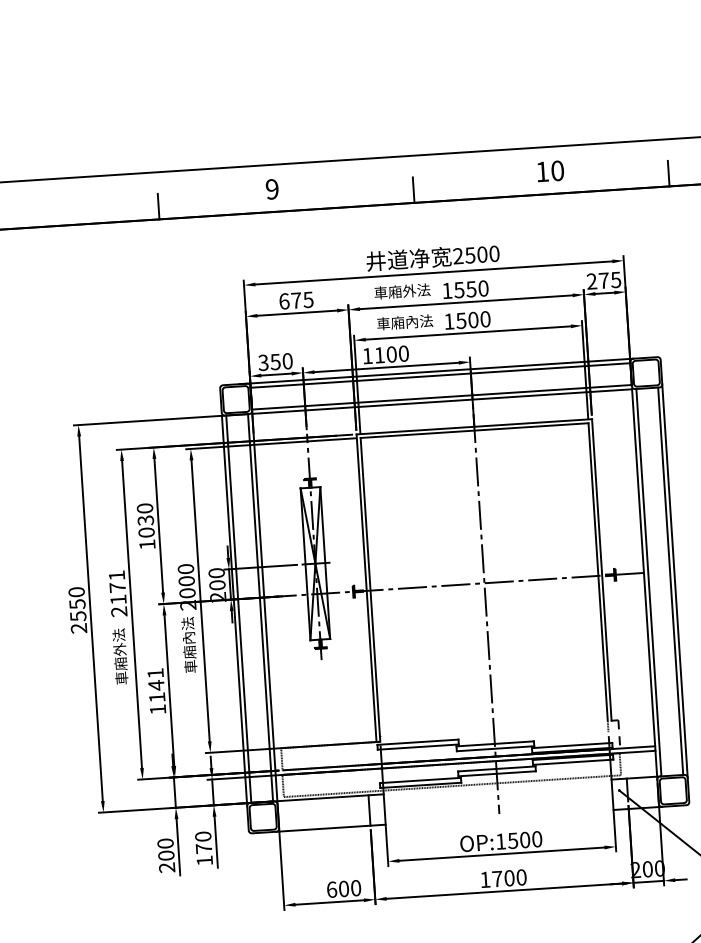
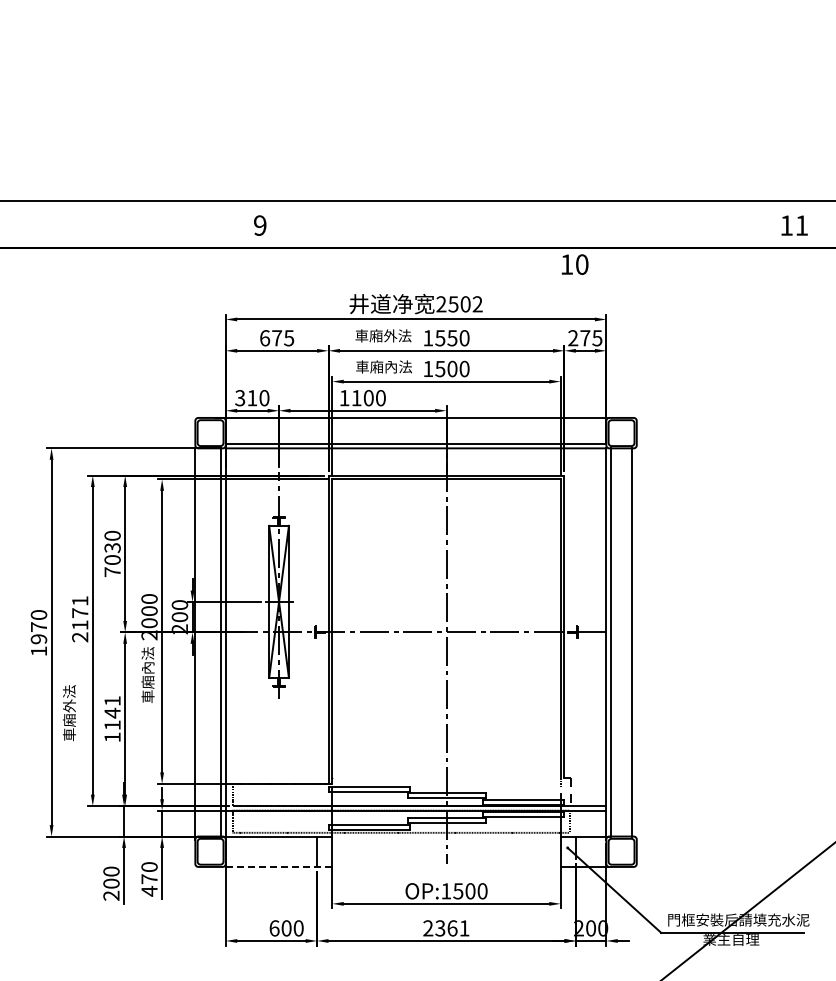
text: (550, 171) -> (574, 264), moved
line: (668, 173) -> (656, 235), removed
line: (413, 190) -> (401, 235), removed
line: (158, 206) -> (145, 235), removed
text: (494, 254) -> (477, 304), 2500 -> 2502
text: (275, 362) -> (252, 398), 350 -> 310
line: (439, 375) -> (415, 422), removed
text: (147, 545) -> (112, 572), 1030 -> 7030
line: (674, 581) -> (636, 642), removed
line: (238, 609) -> (199, 642), removed
text: (77, 616) -> (38, 639), 2550 -> 1970
text: (120, 657) -> (69, 713), moved
line: (330, 827) -> (277, 866), solid -> dashed
text: (204, 860) -> (149, 891), 170 -> 470
text: (503, 878) -> (446, 928), 1700 -> 2361

